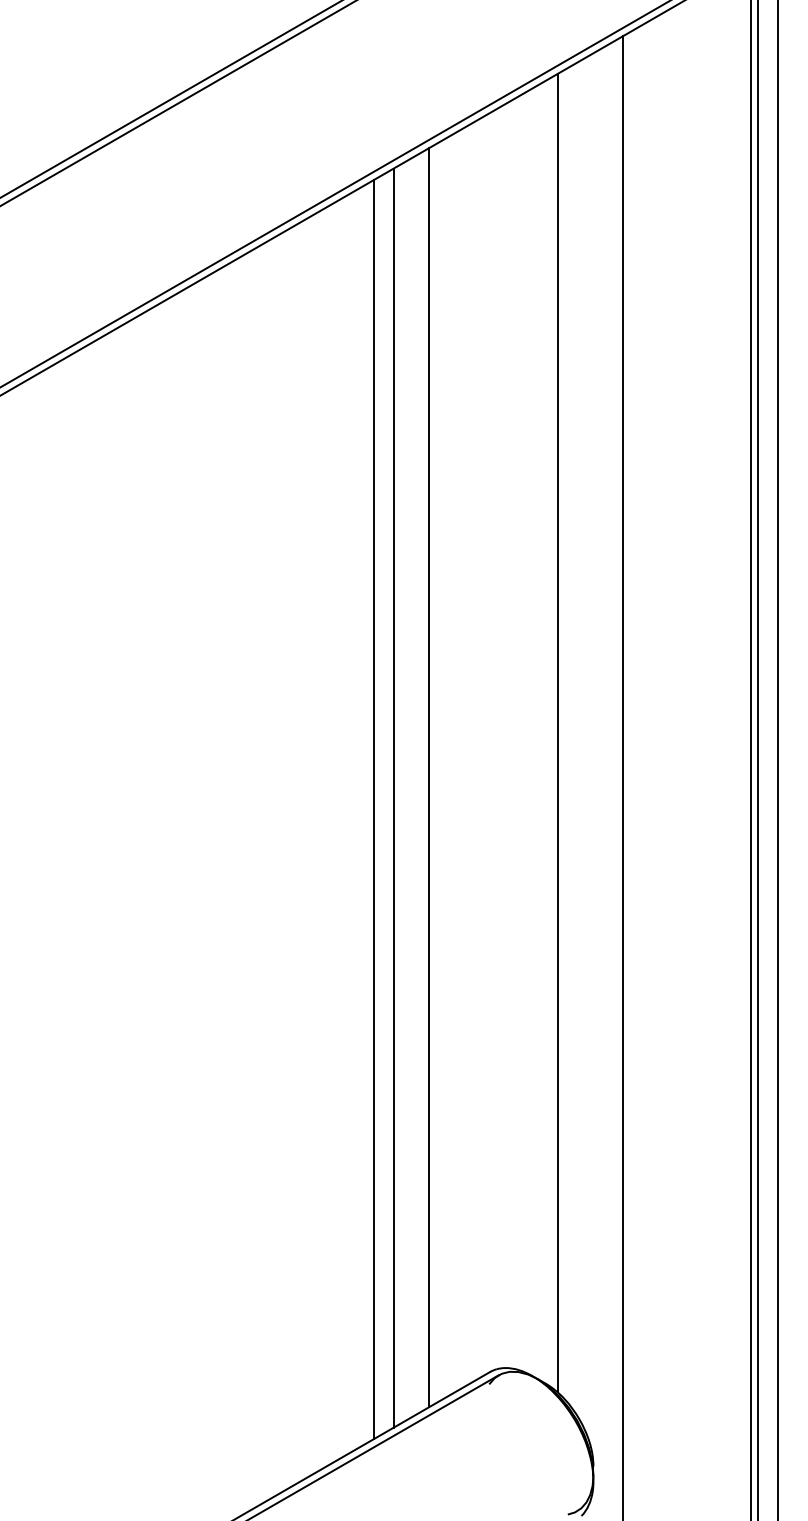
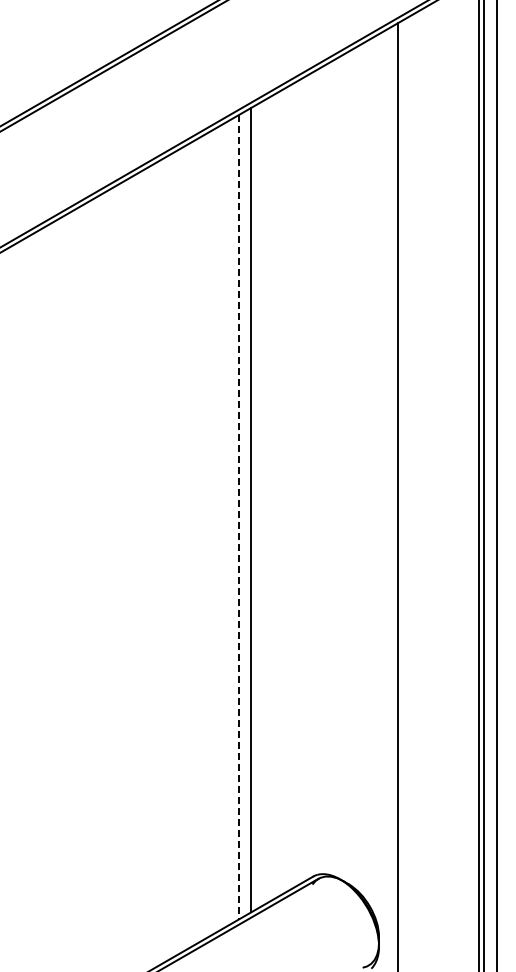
line: (558, 733) -> (356, 468), removed
line: (428, 776) -> (273, 496), removed
line: (373, 809) -> (238, 517), solid -> dashed

